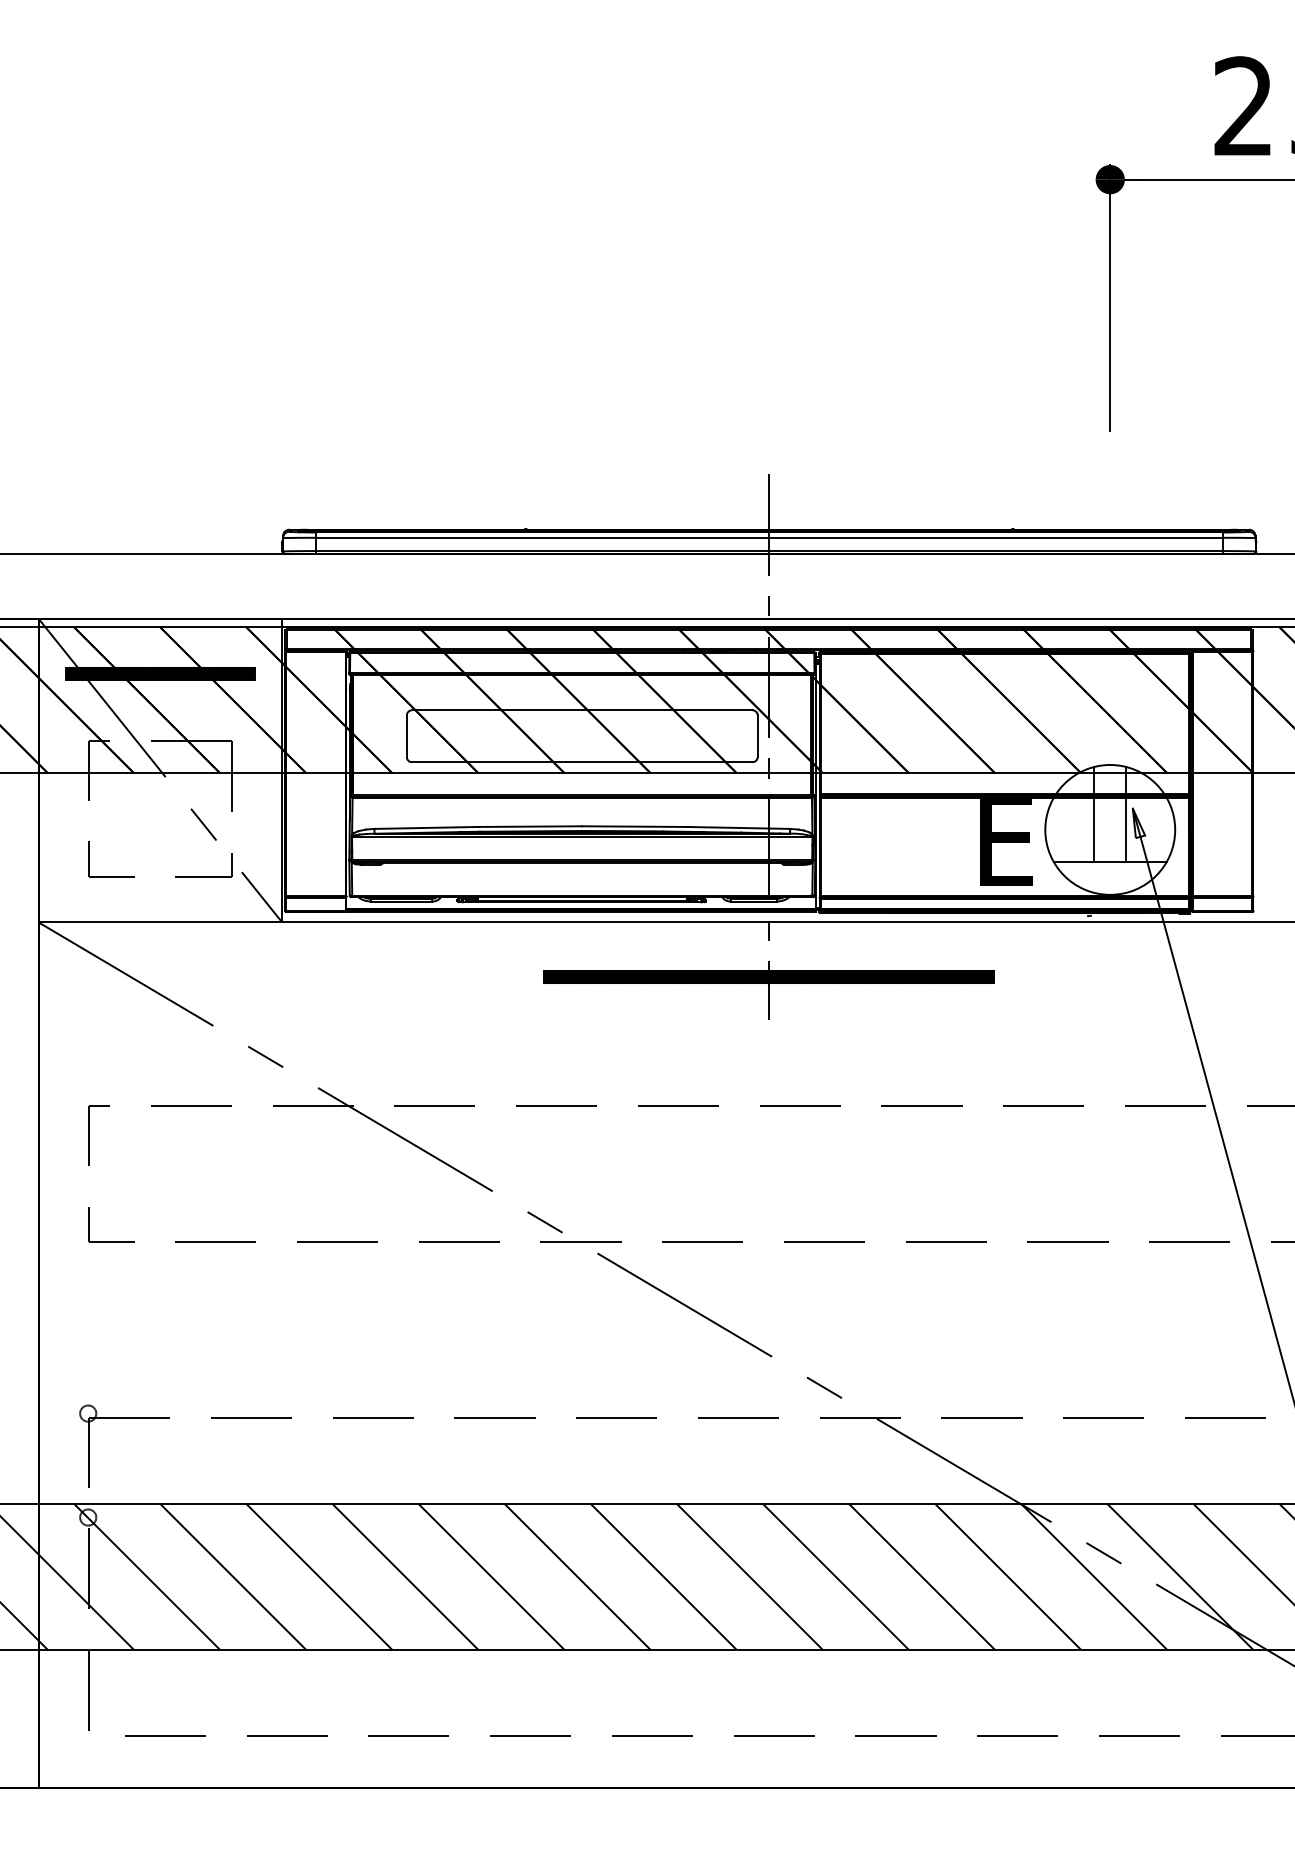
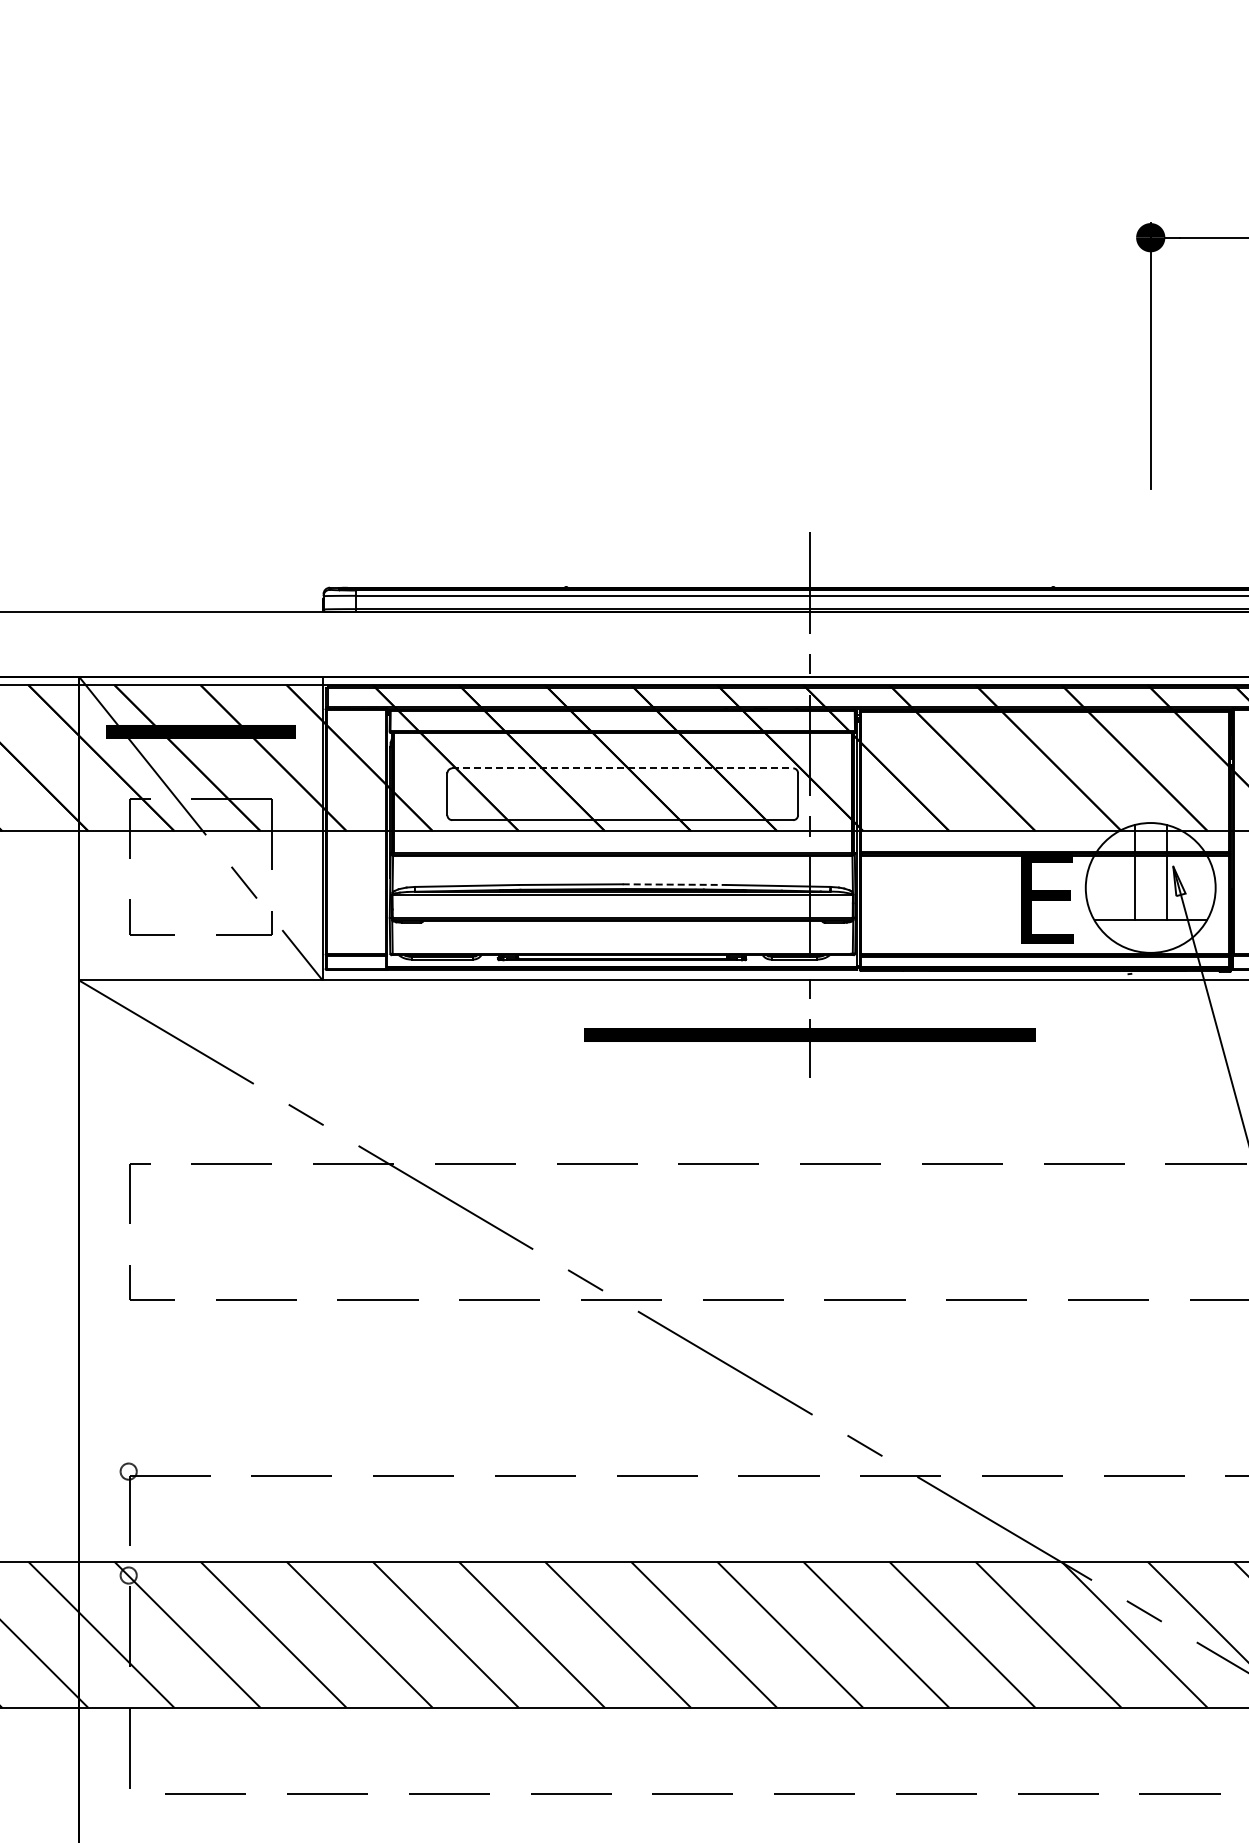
line: (582, 710) -> (622, 768), solid -> dashed
line: (634, 826) -> (674, 884), solid -> dashed

